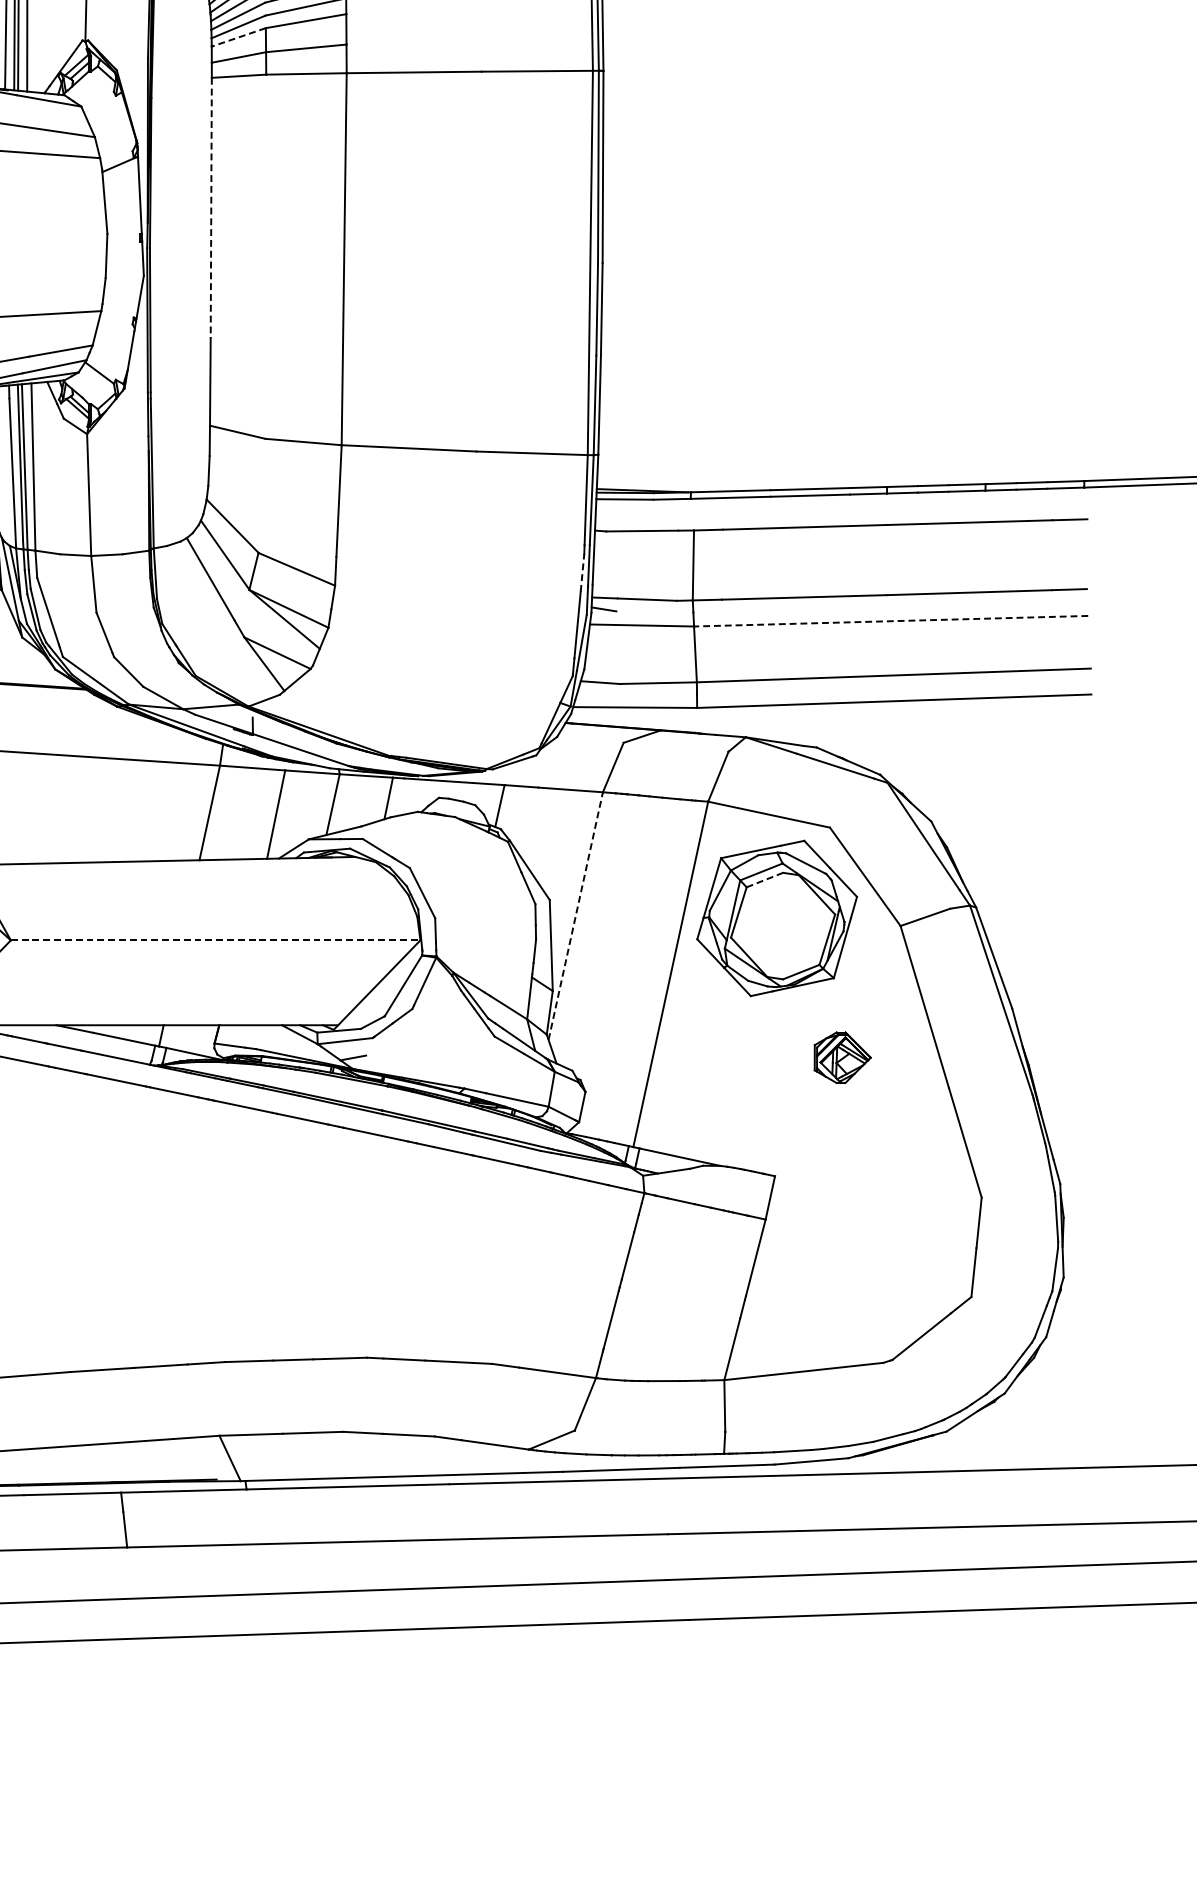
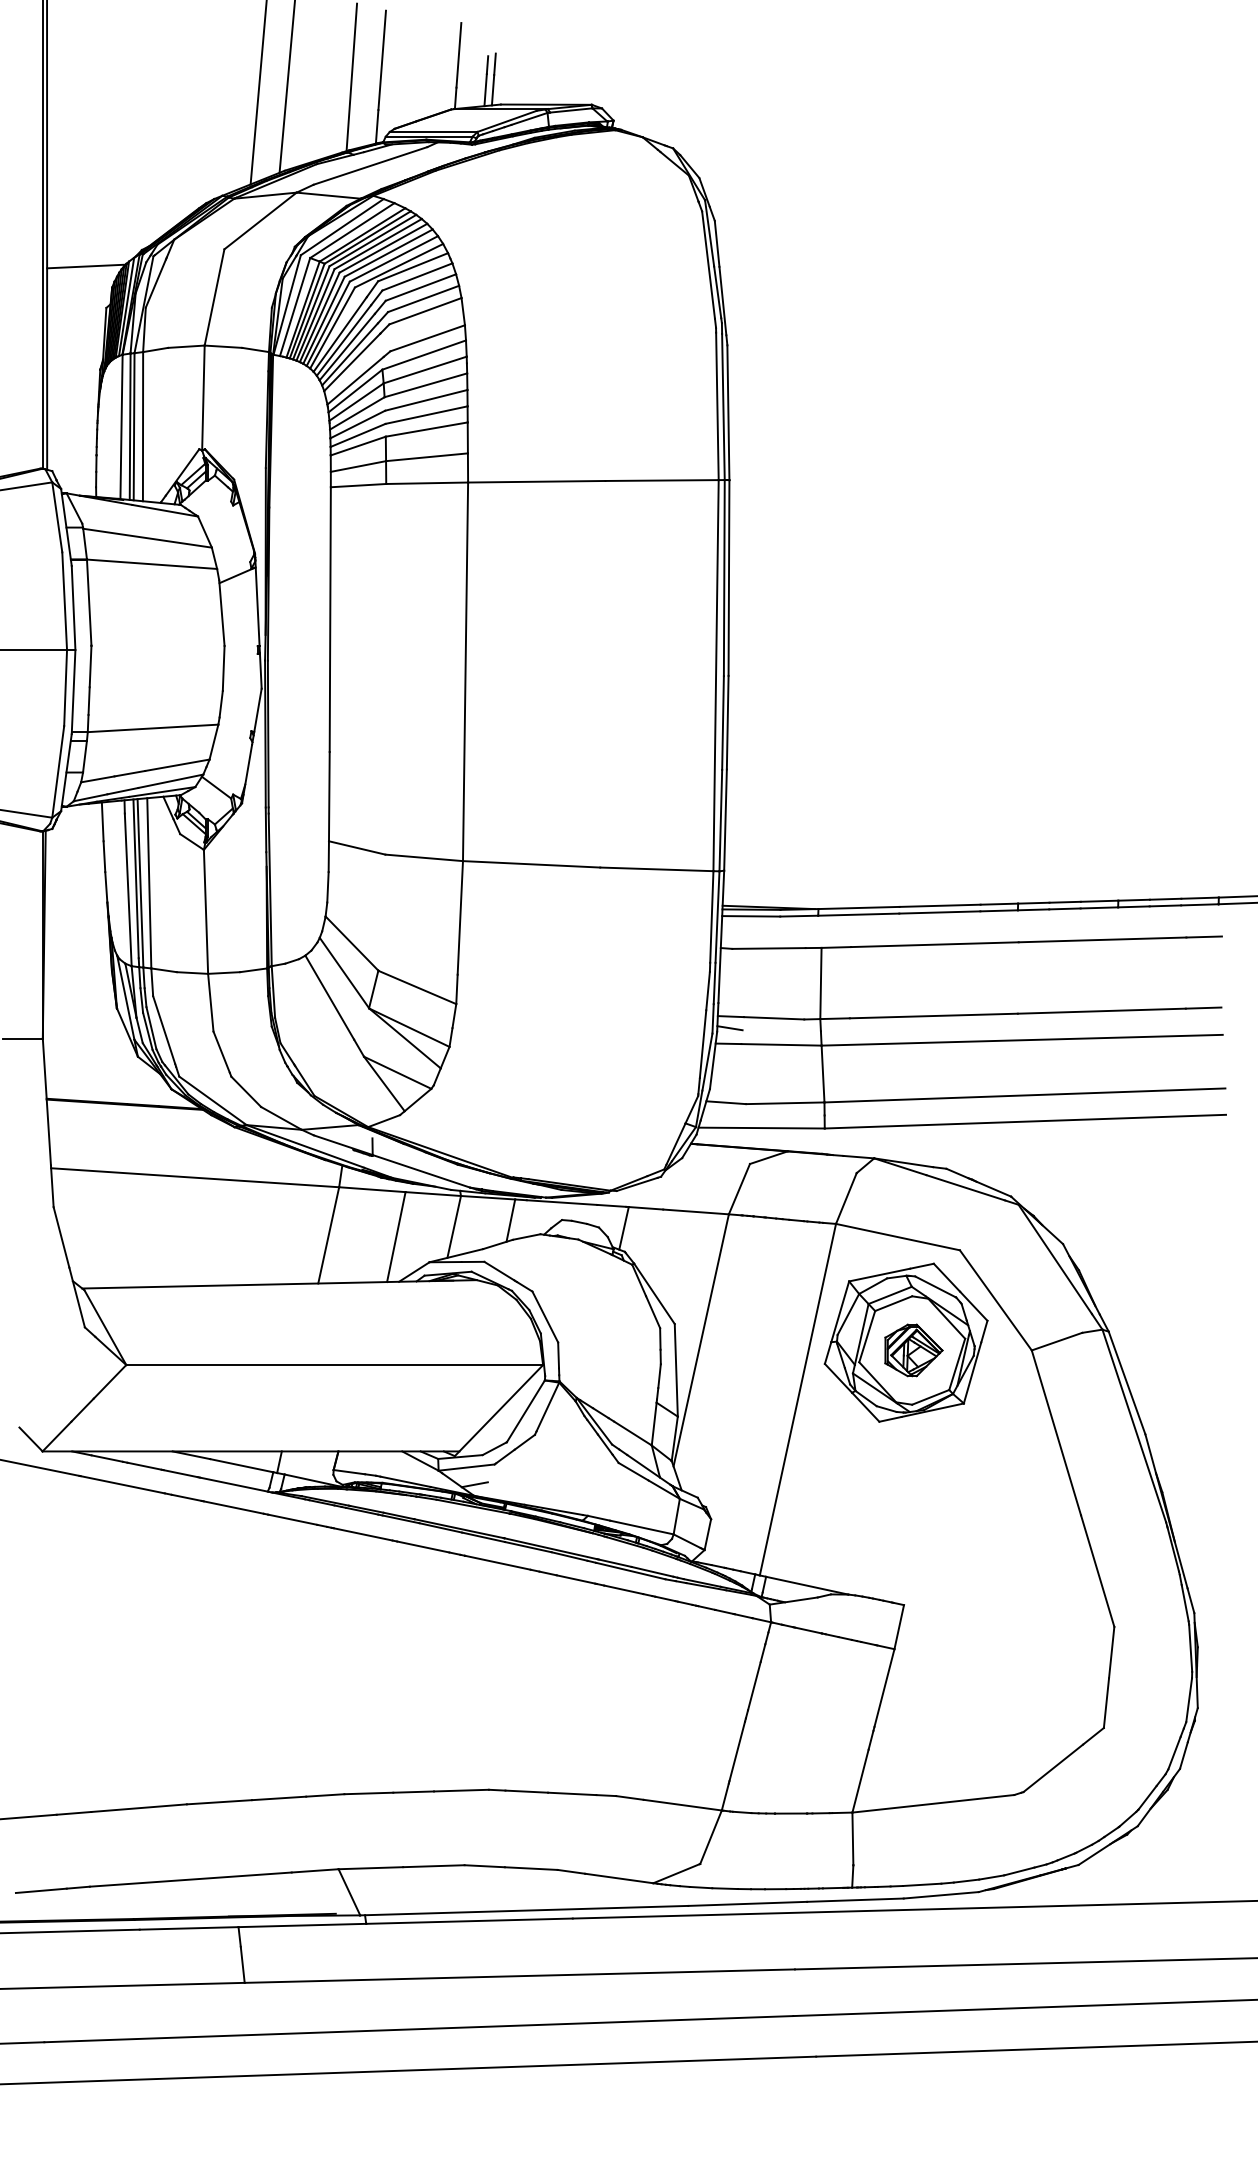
line: (238, 37) -> (357, 446), dashed -> solid
line: (211, 208) -> (330, 620), dashed -> solid
line: (582, 572) -> (708, 990), dashed -> solid
line: (891, 621) -> (1022, 1040), dashed -> solid
line: (764, 879) -> (893, 1303), dashed -> solid
line: (576, 915) -> (701, 1339), dashed -> solid
line: (216, 940) -> (335, 1365), dashed -> solid
part: (842, 1057) -> (913, 1350), moved

